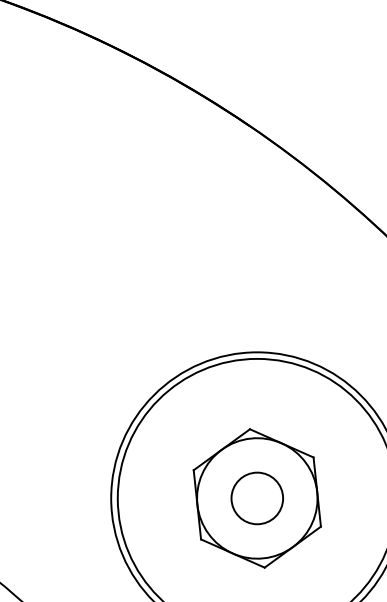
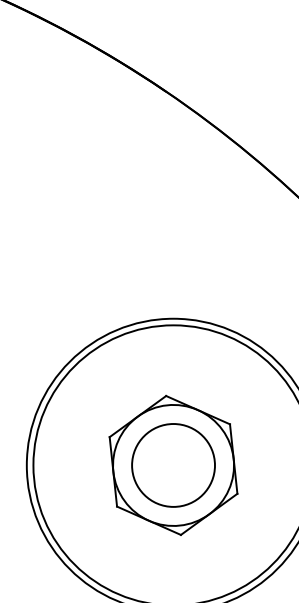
circle: (257, 498) -> (173, 465), size x1.6

